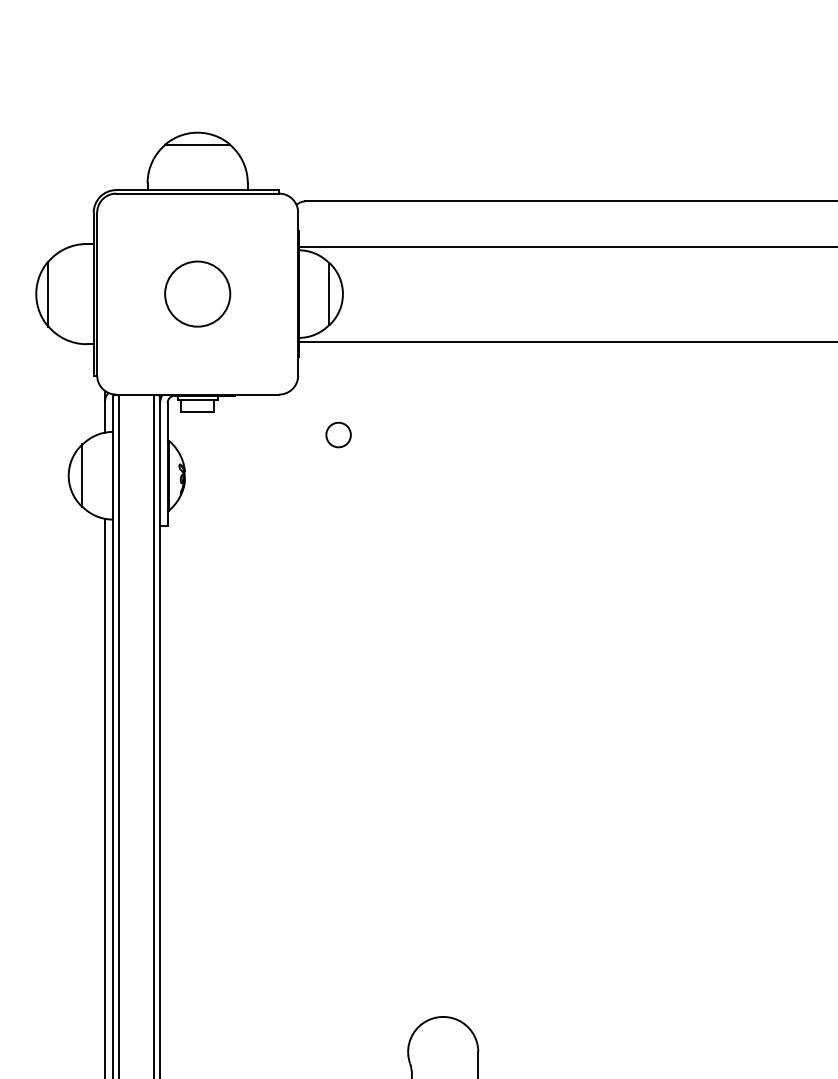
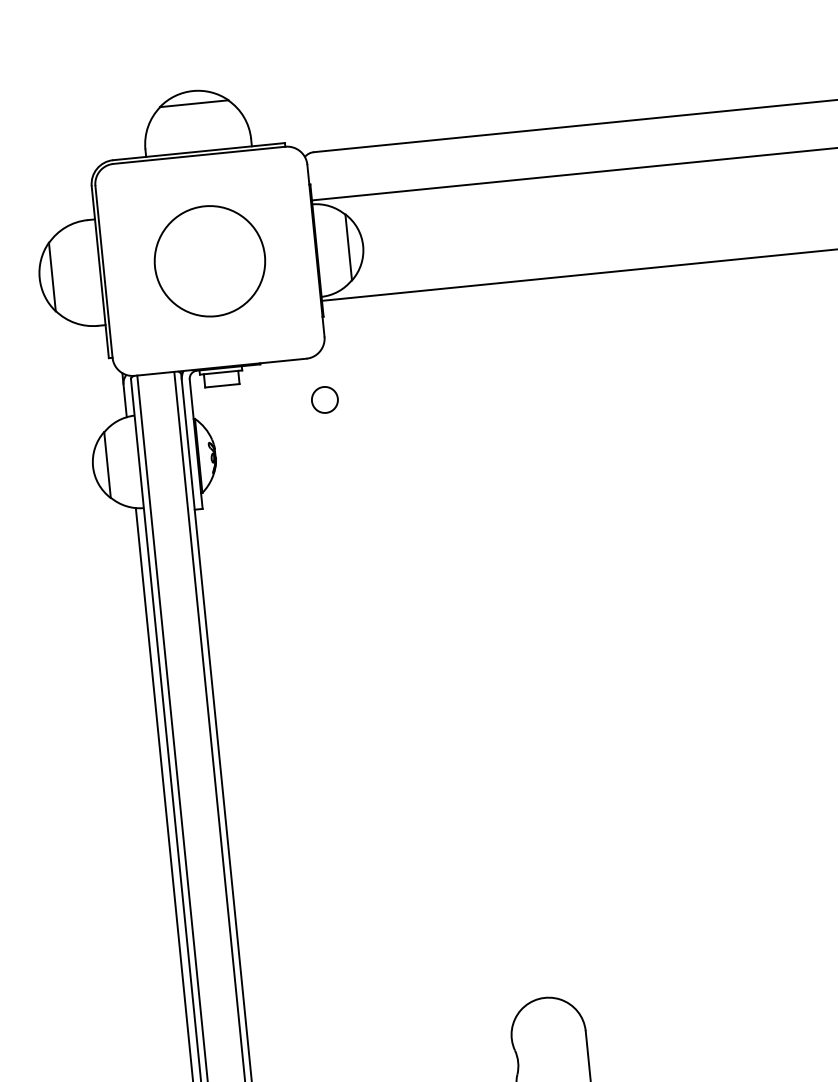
circle: (197, 293) -> (209, 260), size x1.6
circle: (338, 434) -> (324, 399), moved

